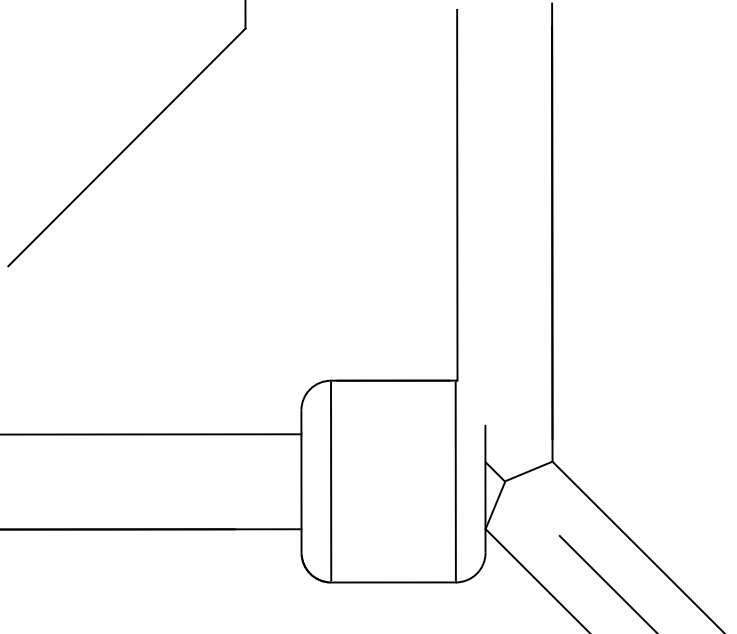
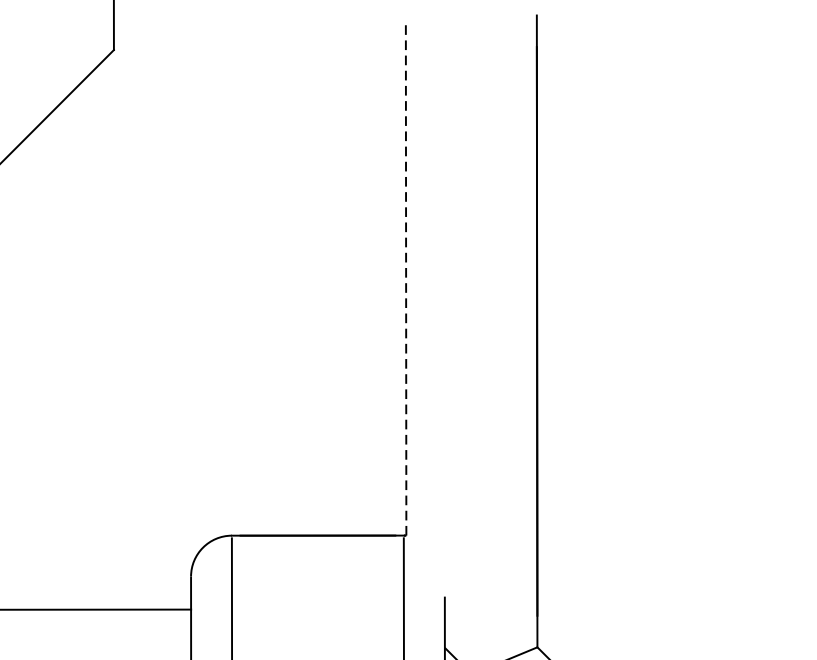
line: (457, 194) -> (406, 278), solid -> dashed

